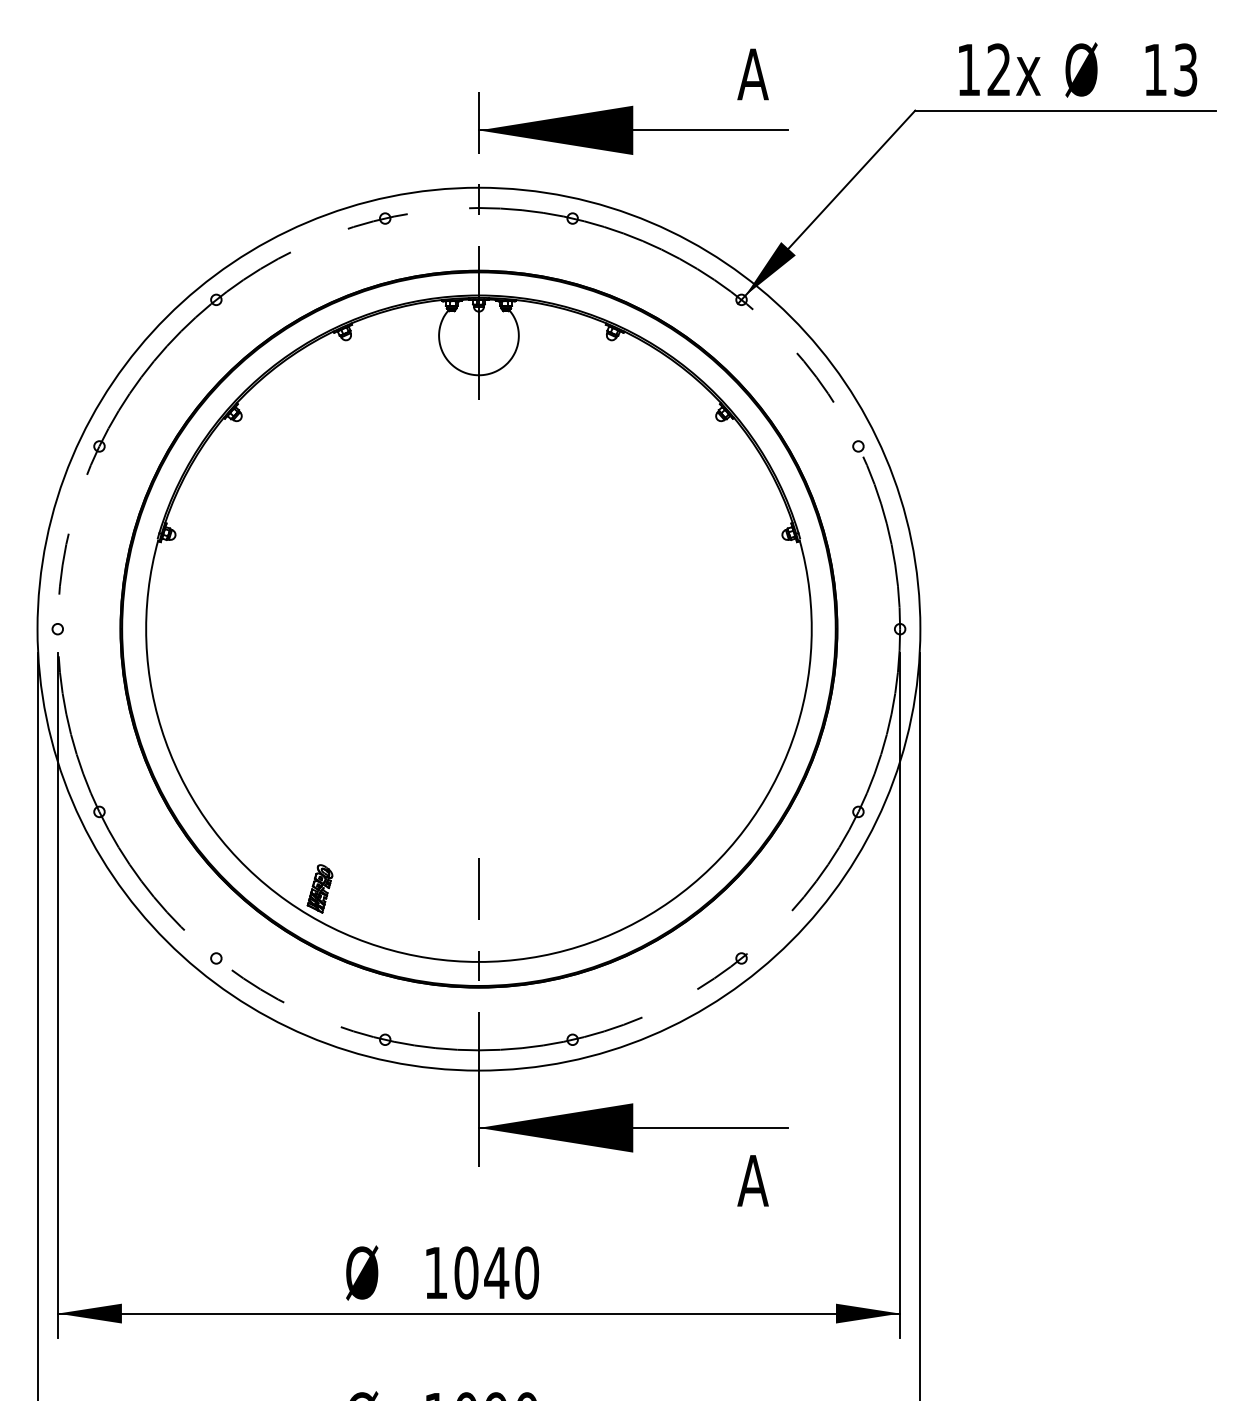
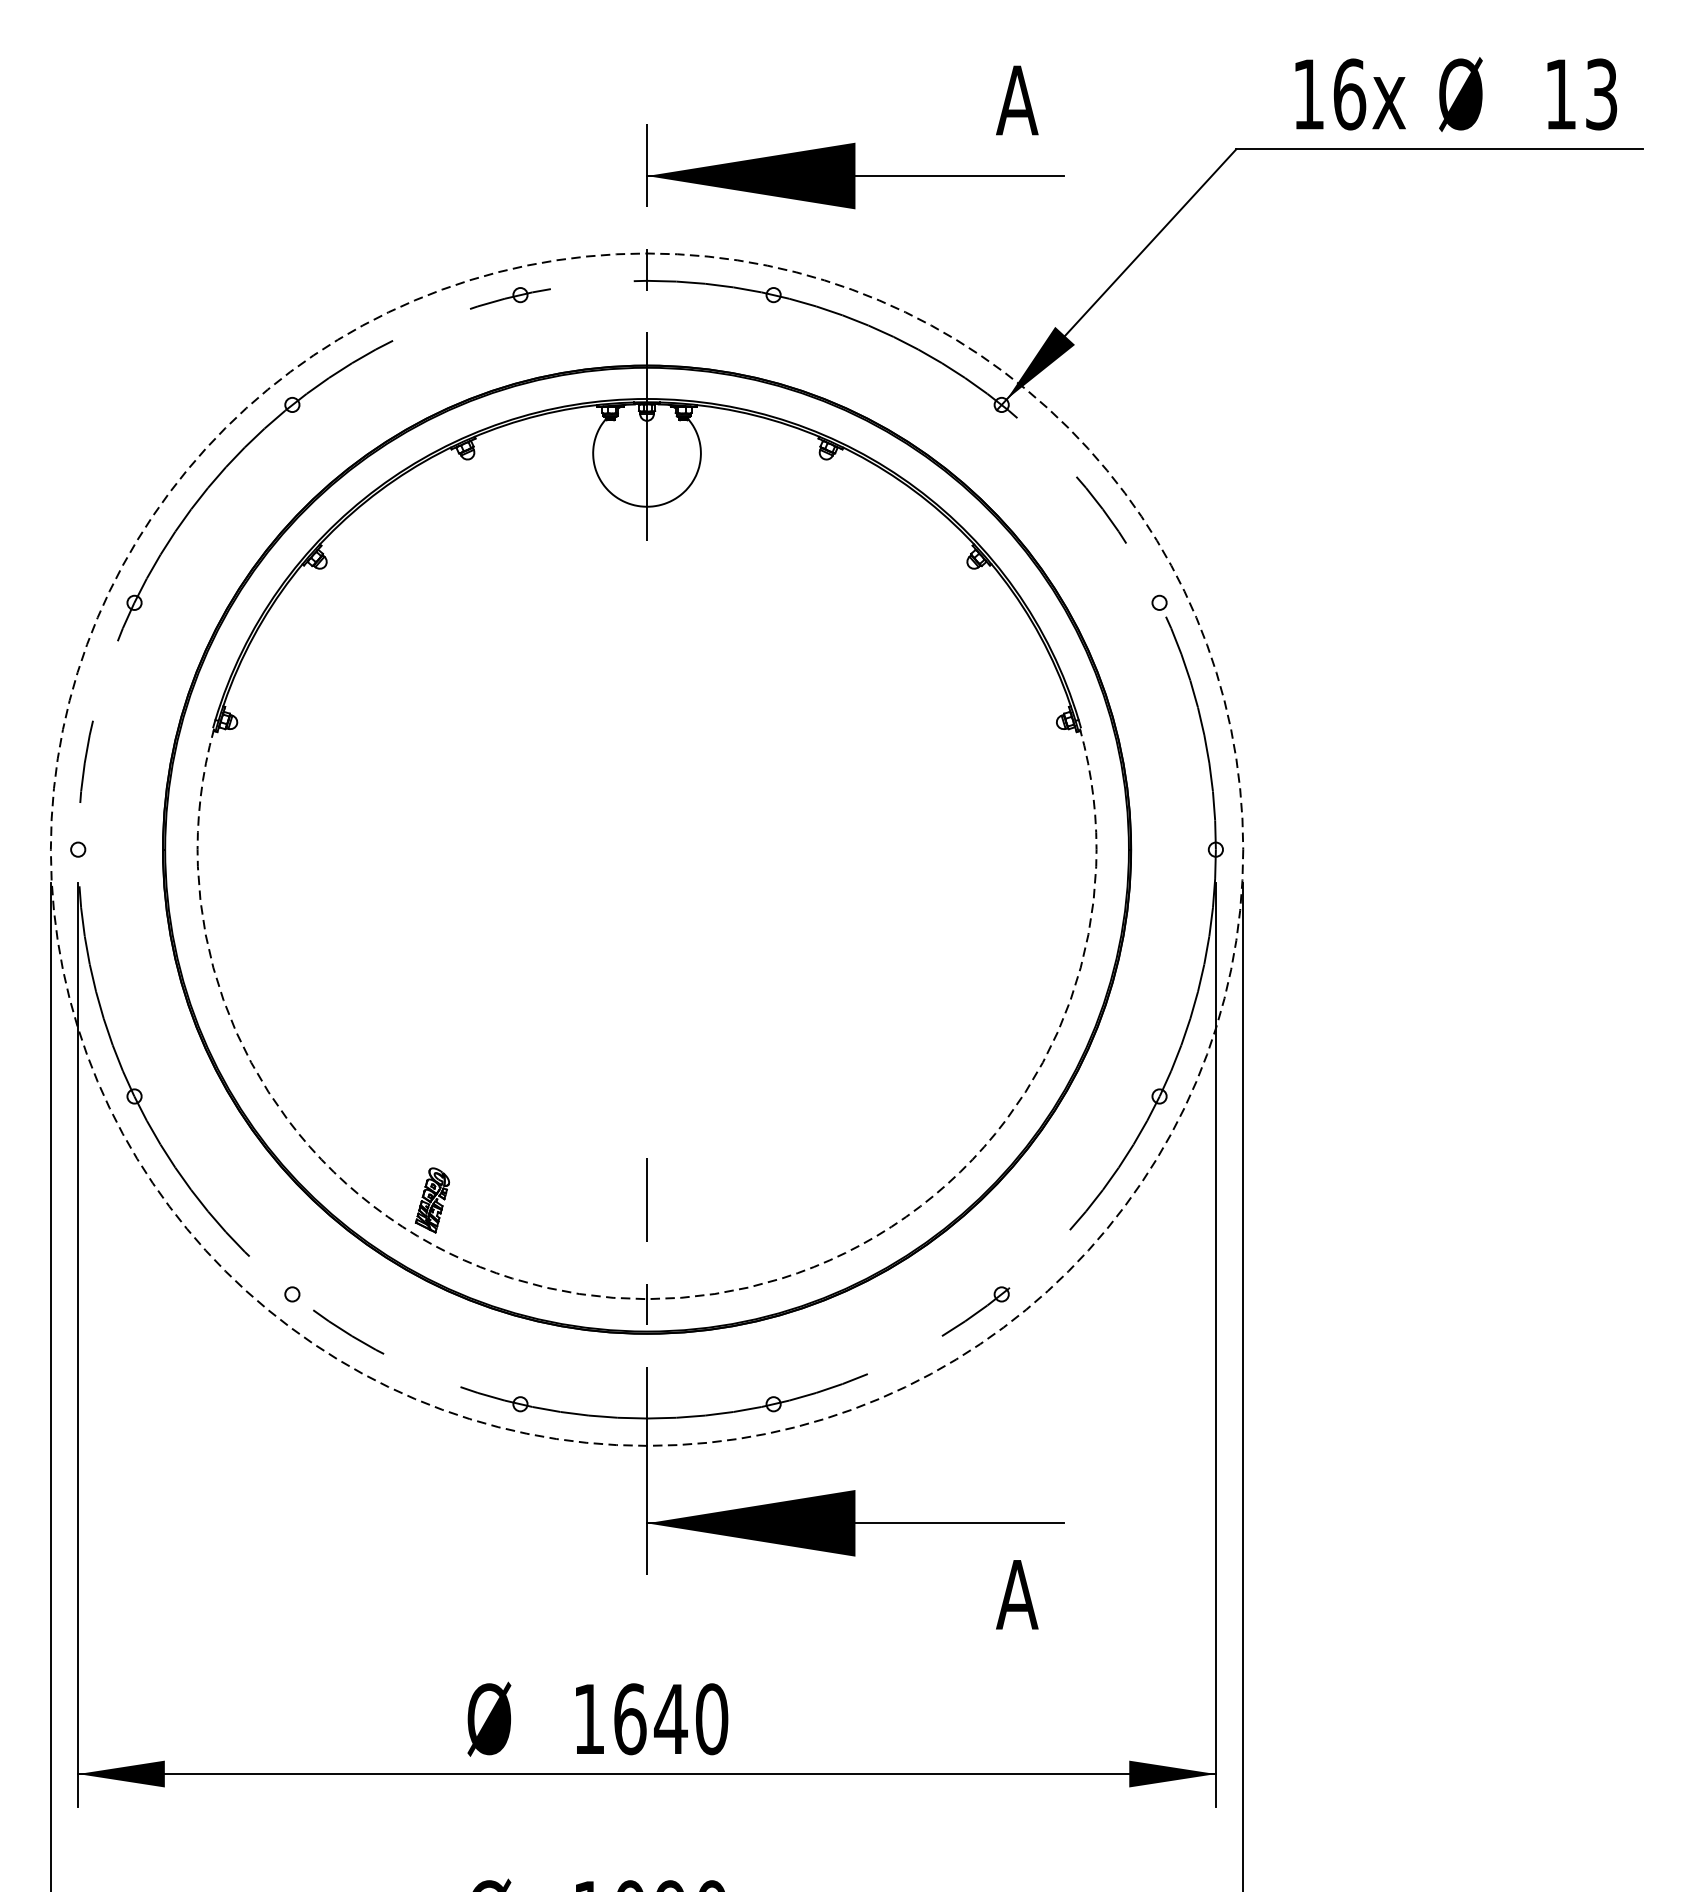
text: (999, 69) -> (1350, 93), 12x -> 16x
circle: (478, 628) -> (646, 848), solid -> dashed
arc: (478, 961) -> (646, 1298), solid -> dashed
text: (466, 1272) -> (630, 1718), 1040 -> 1640

